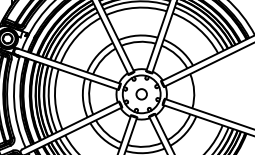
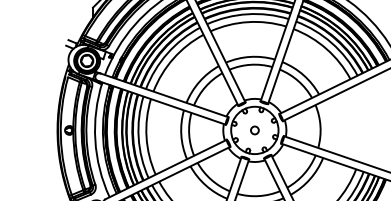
circle: (141, 94) -> (254, 130), size x0.6

